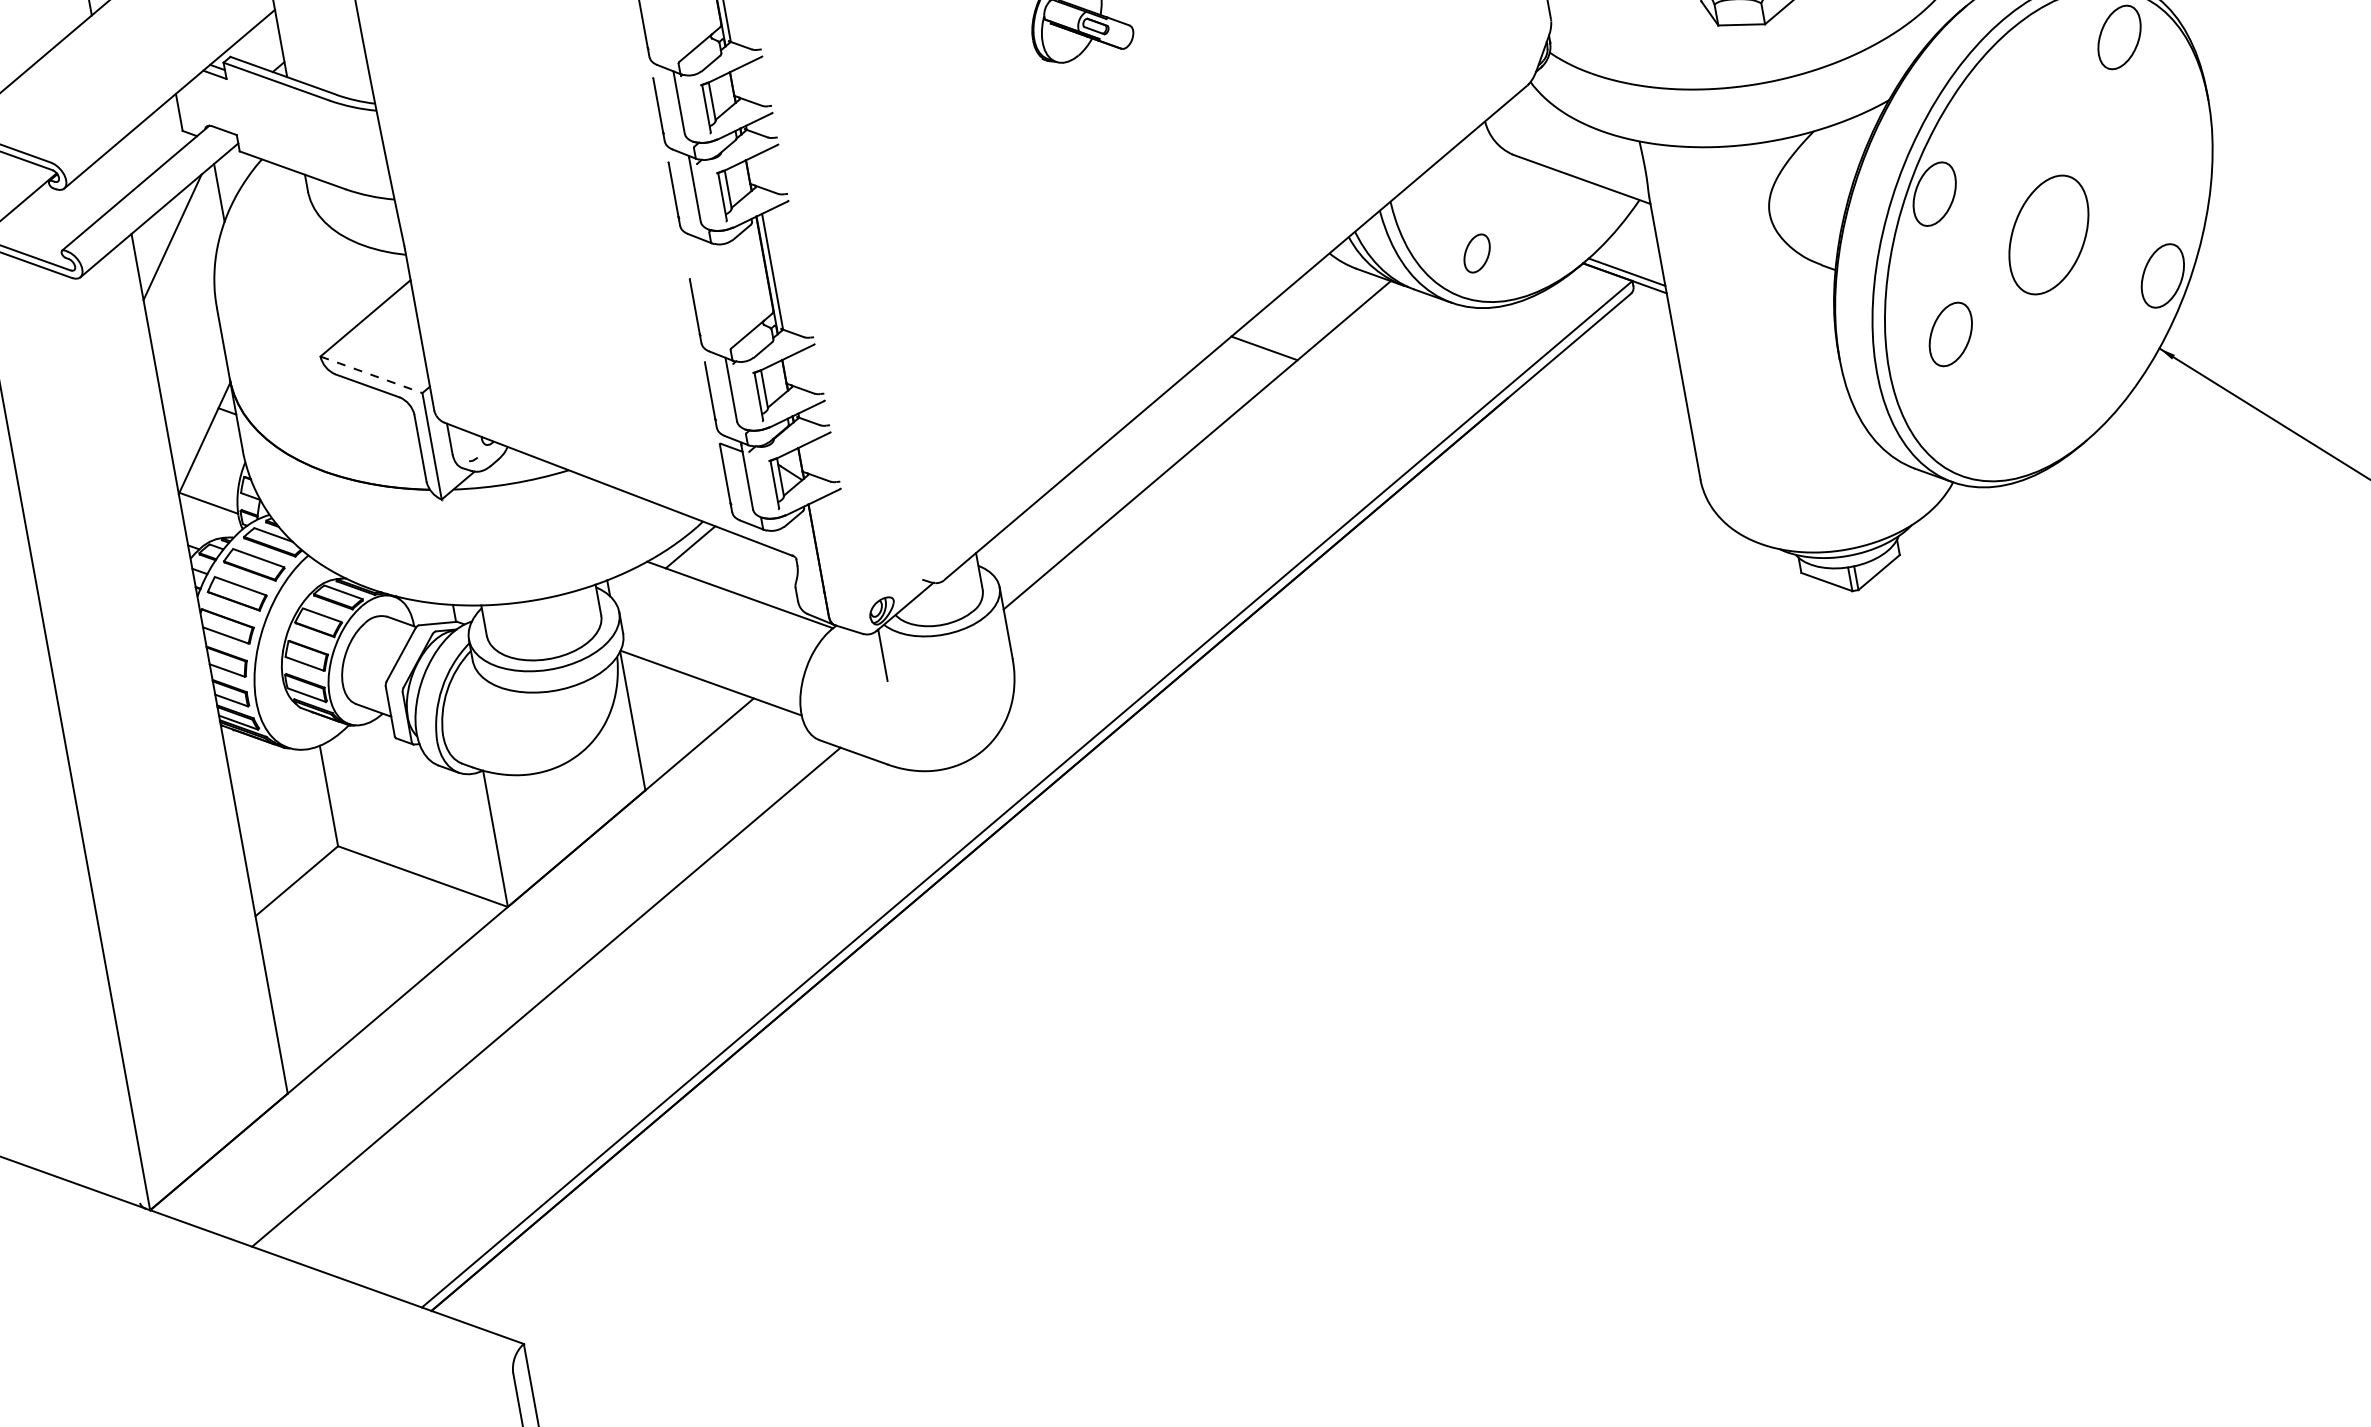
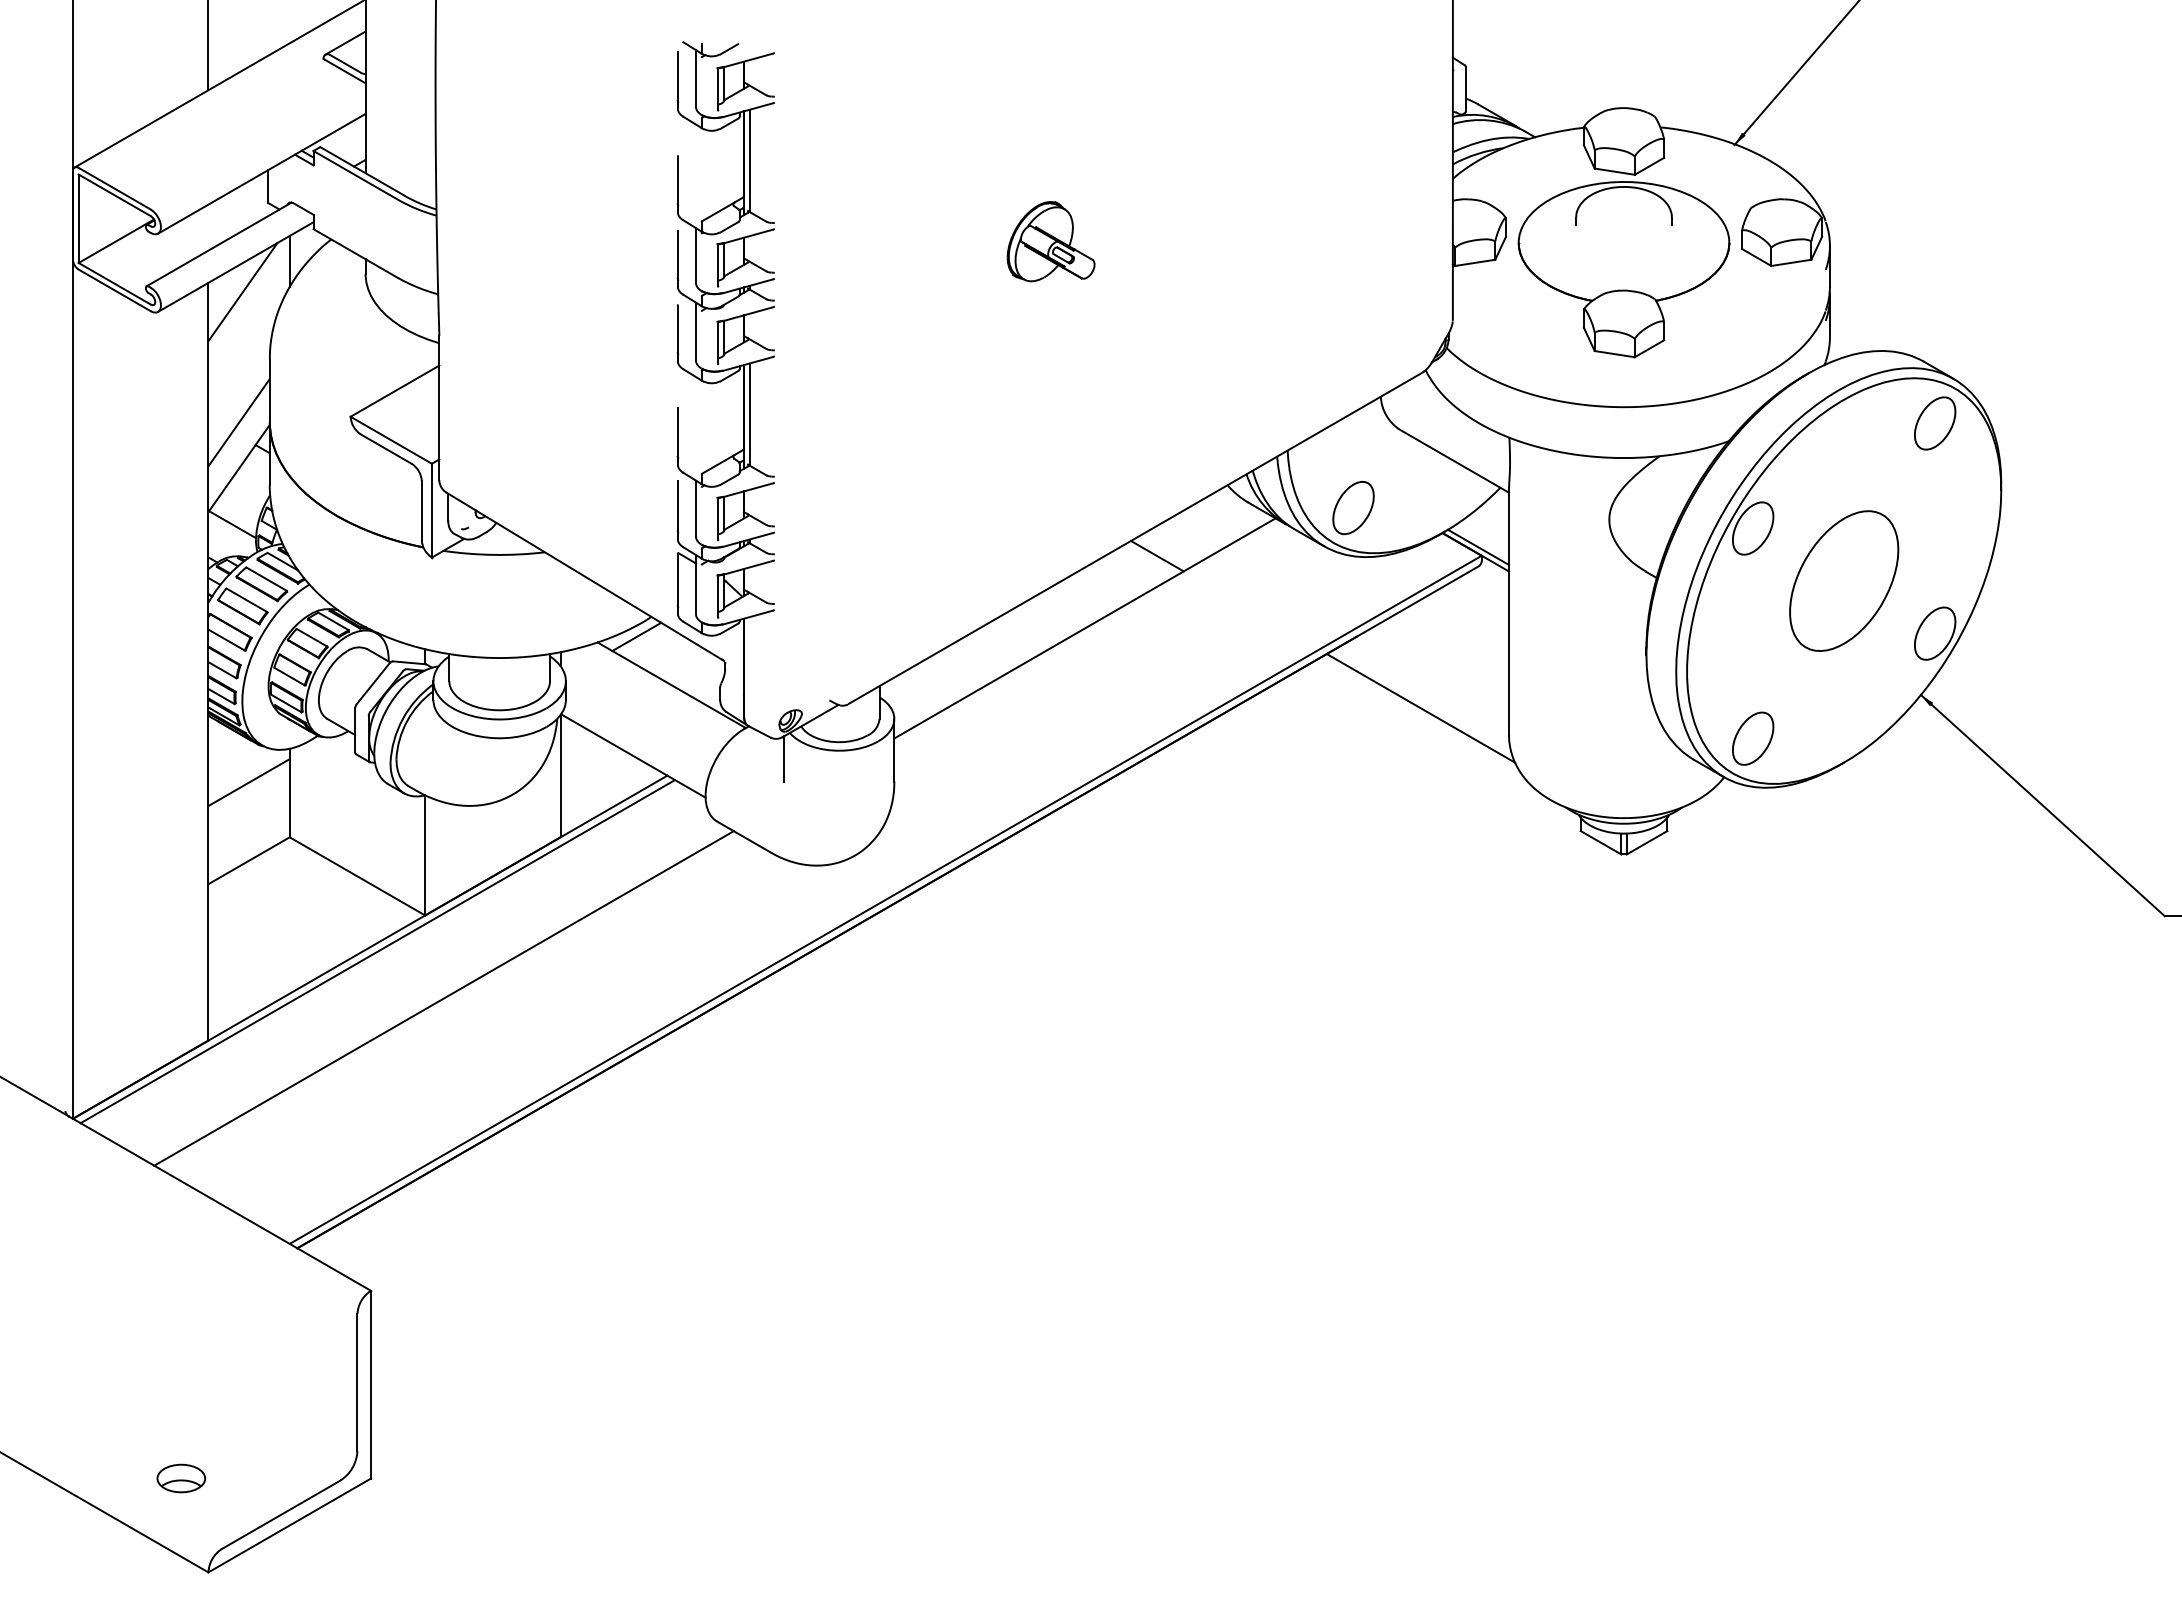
part: (2049, 234) -> (1844, 580), size x1.43
part: (1477, 253) -> (1353, 508), size x1.67
part: (1951, 334) -> (1753, 738), moved
line: (371, 375) -> (391, 440), dashed -> solid
line: (194, 386) -> (238, 422), added
line: (1594, 466) -> (1420, 708), added
line: (280, 792) -> (248, 782), added
line: (461, 957) -> (377, 951), added

